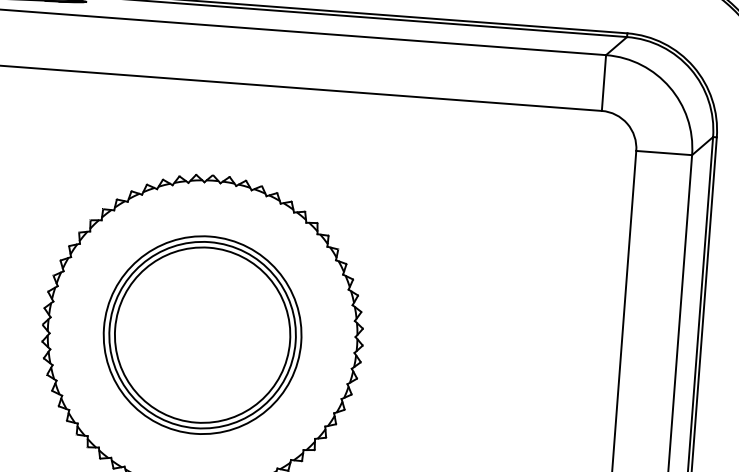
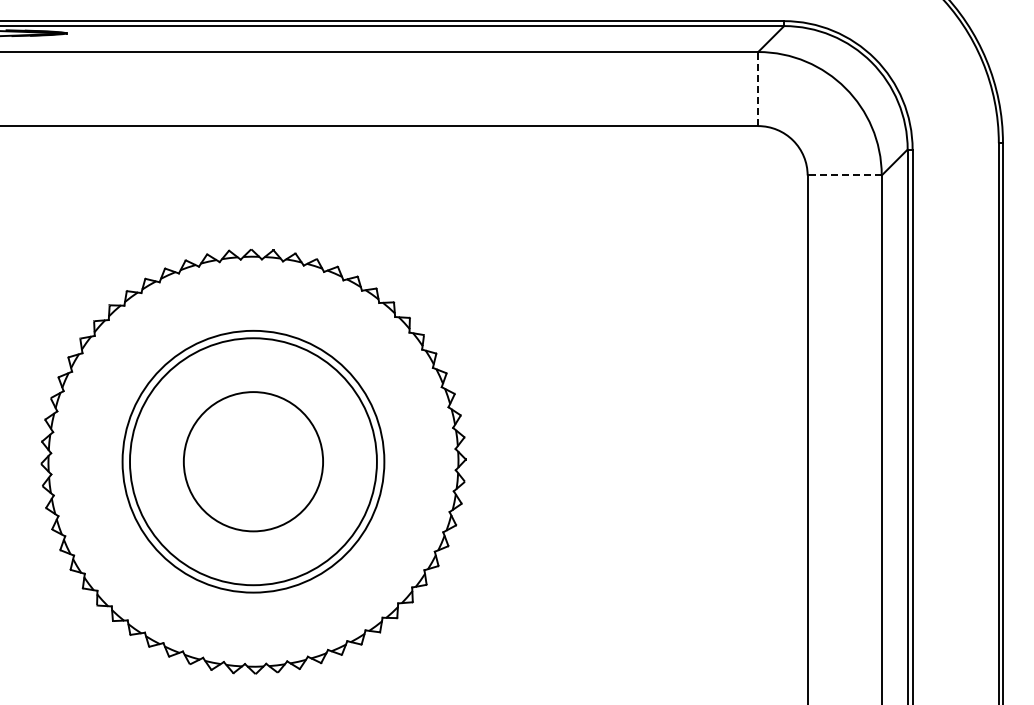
line: (604, 82) -> (758, 88), solid -> dashed
line: (664, 153) -> (844, 175), solid -> dashed
circle: (202, 335) -> (253, 461), size x0.6

